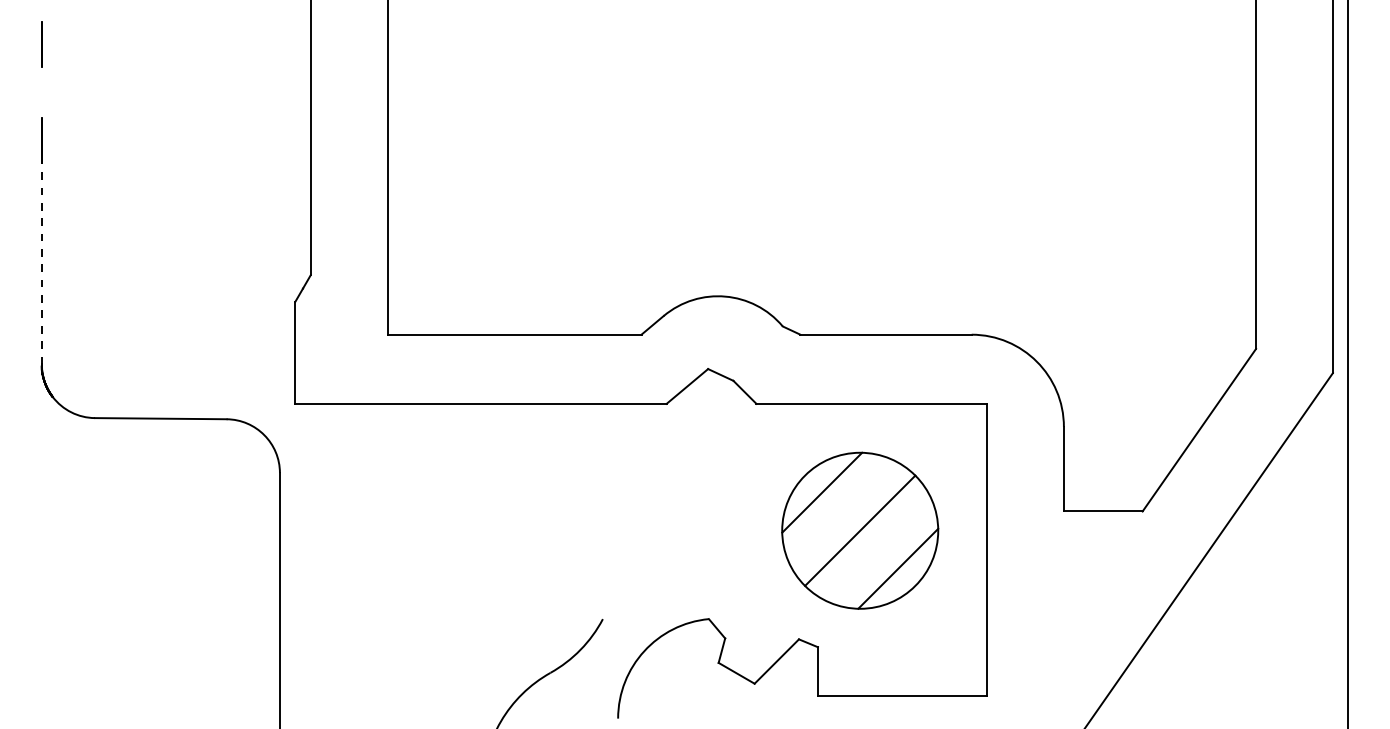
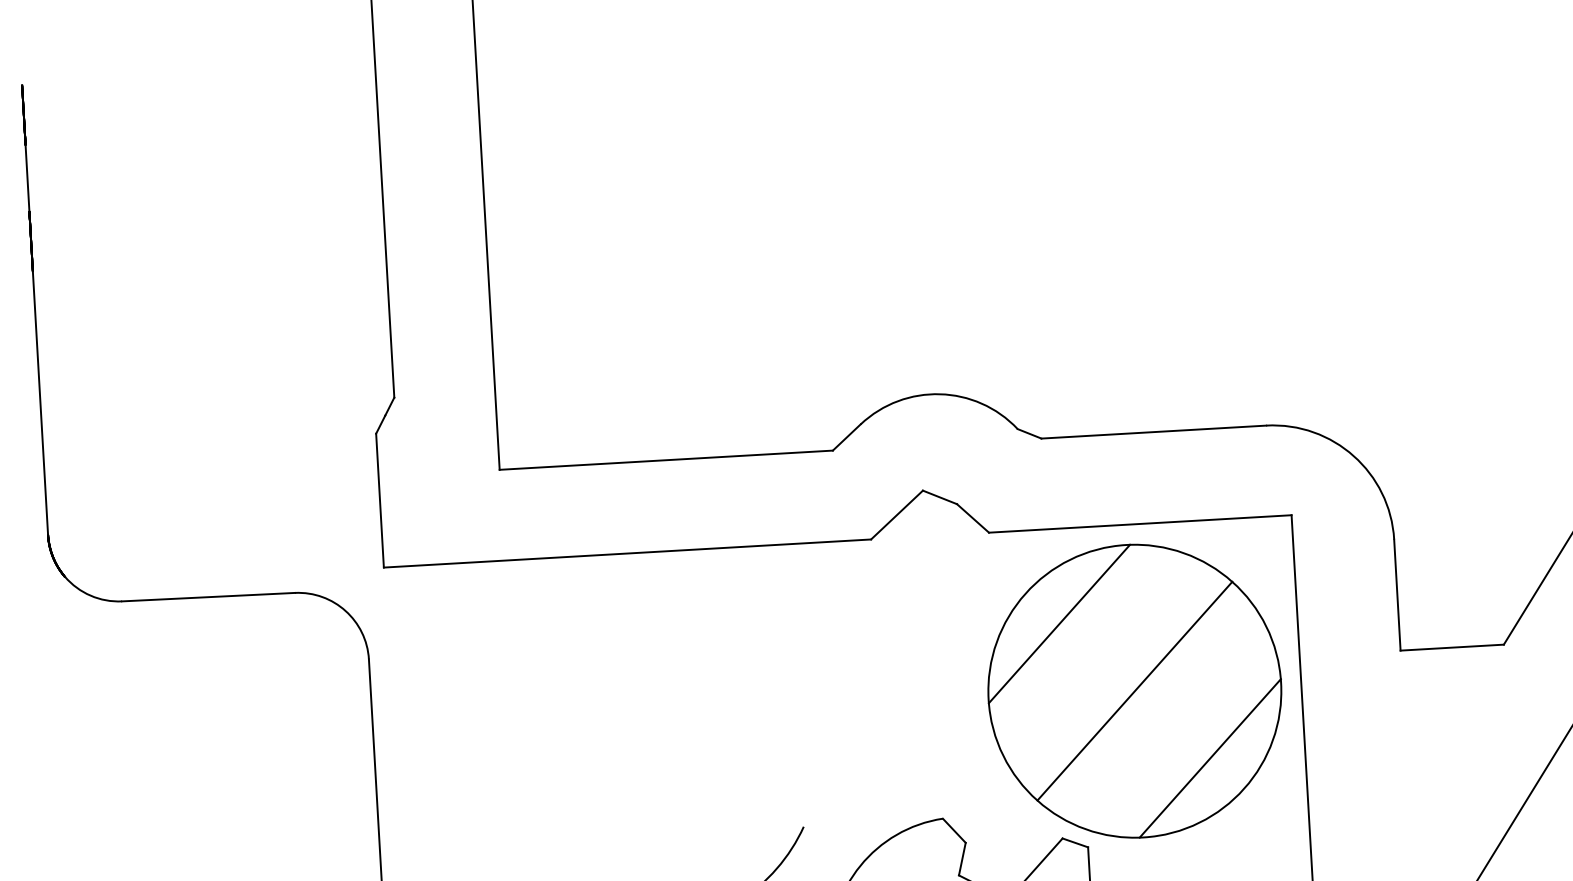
line: (41, 92) -> (27, 178), added
line: (41, 263) -> (40, 402), dashed -> solid
part: (859, 530) -> (1133, 691), size x1.43

